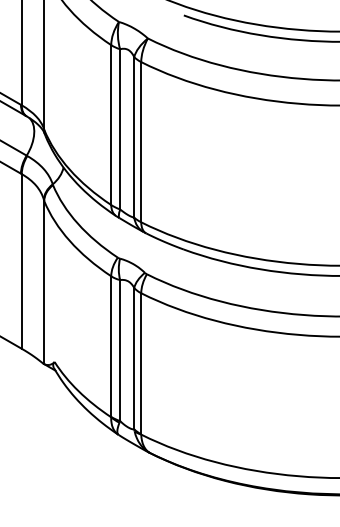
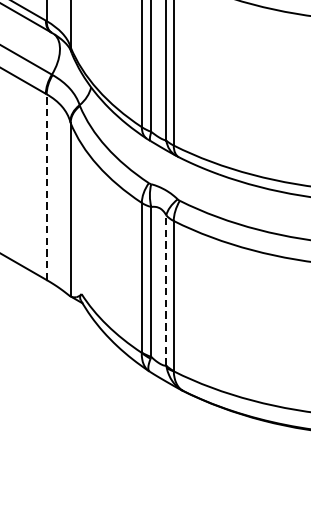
line: (21, 260) -> (46, 186), solid -> dashed
line: (134, 358) -> (166, 290), solid -> dashed

